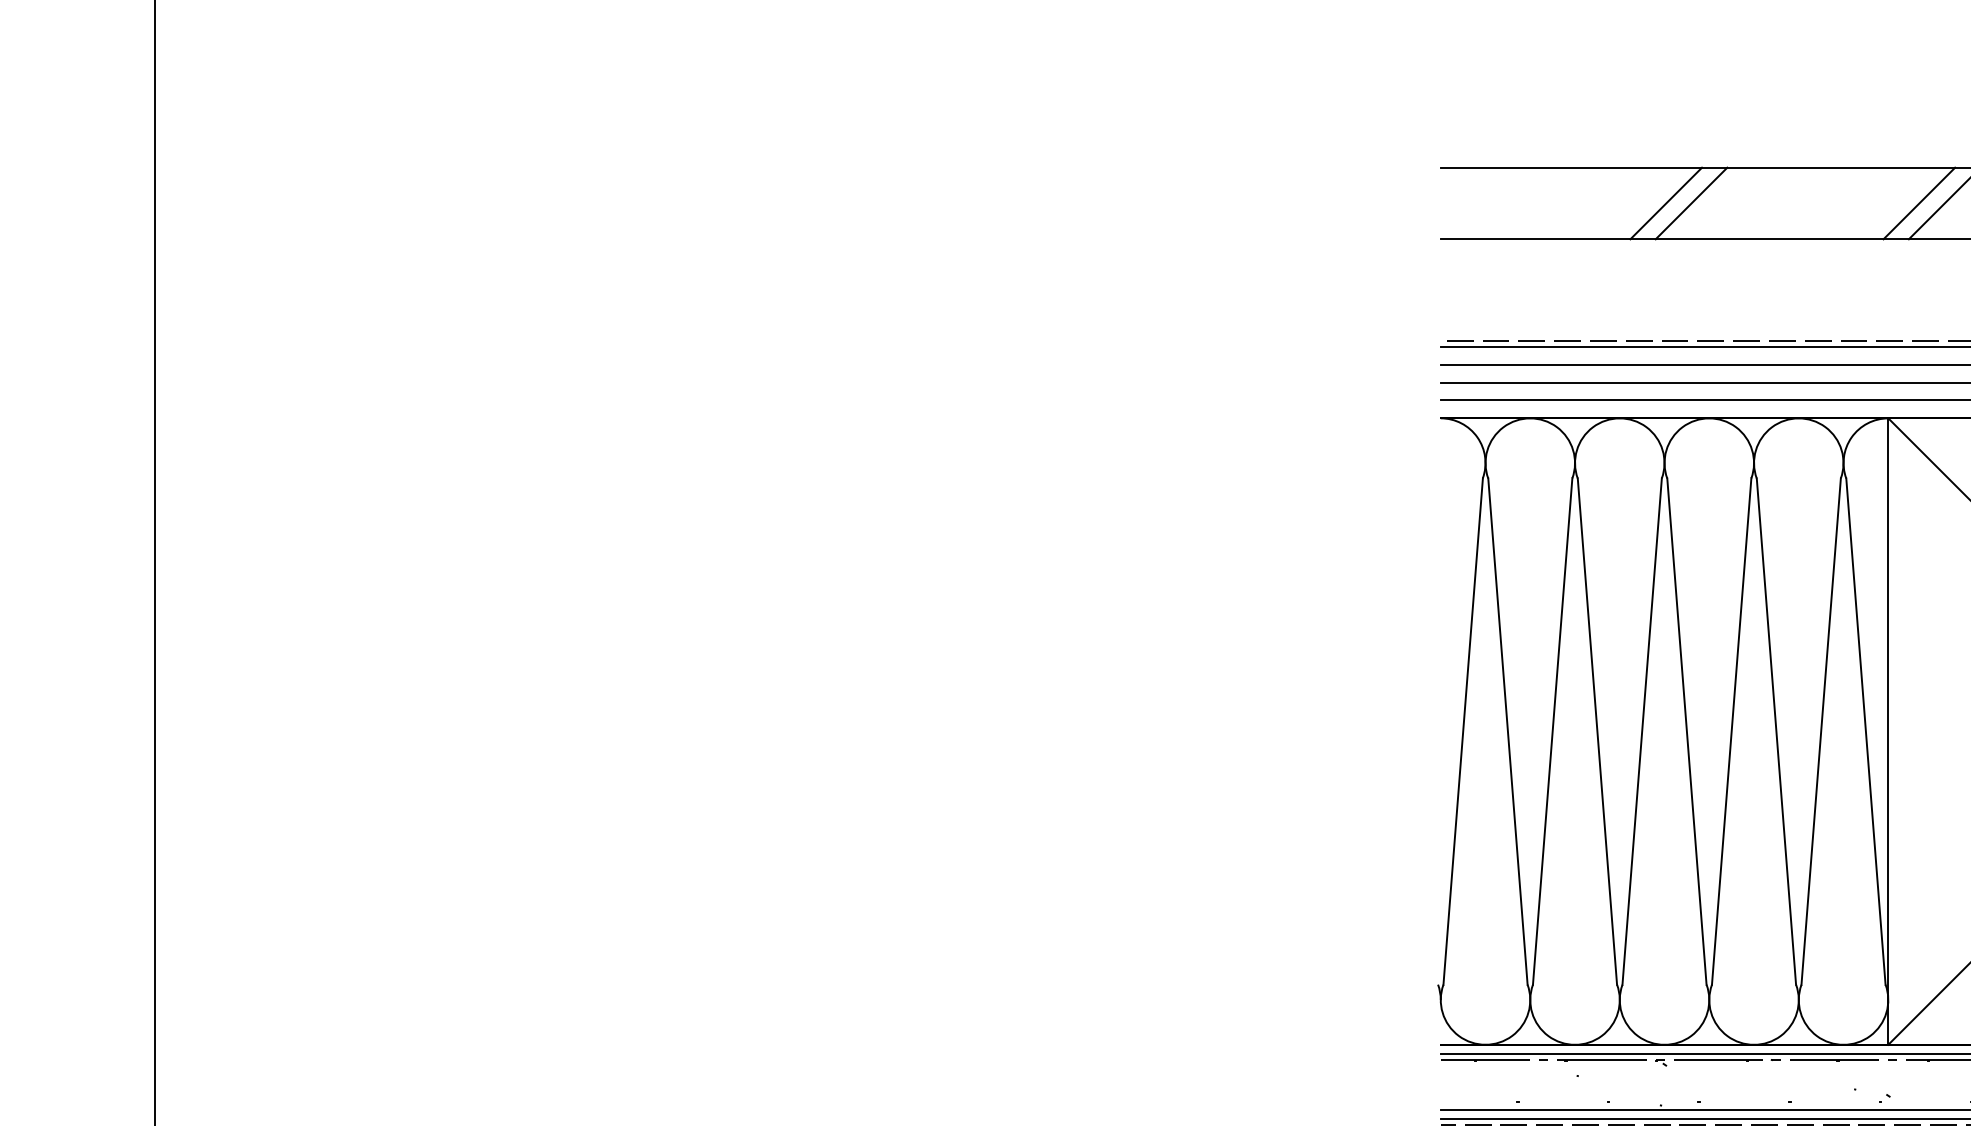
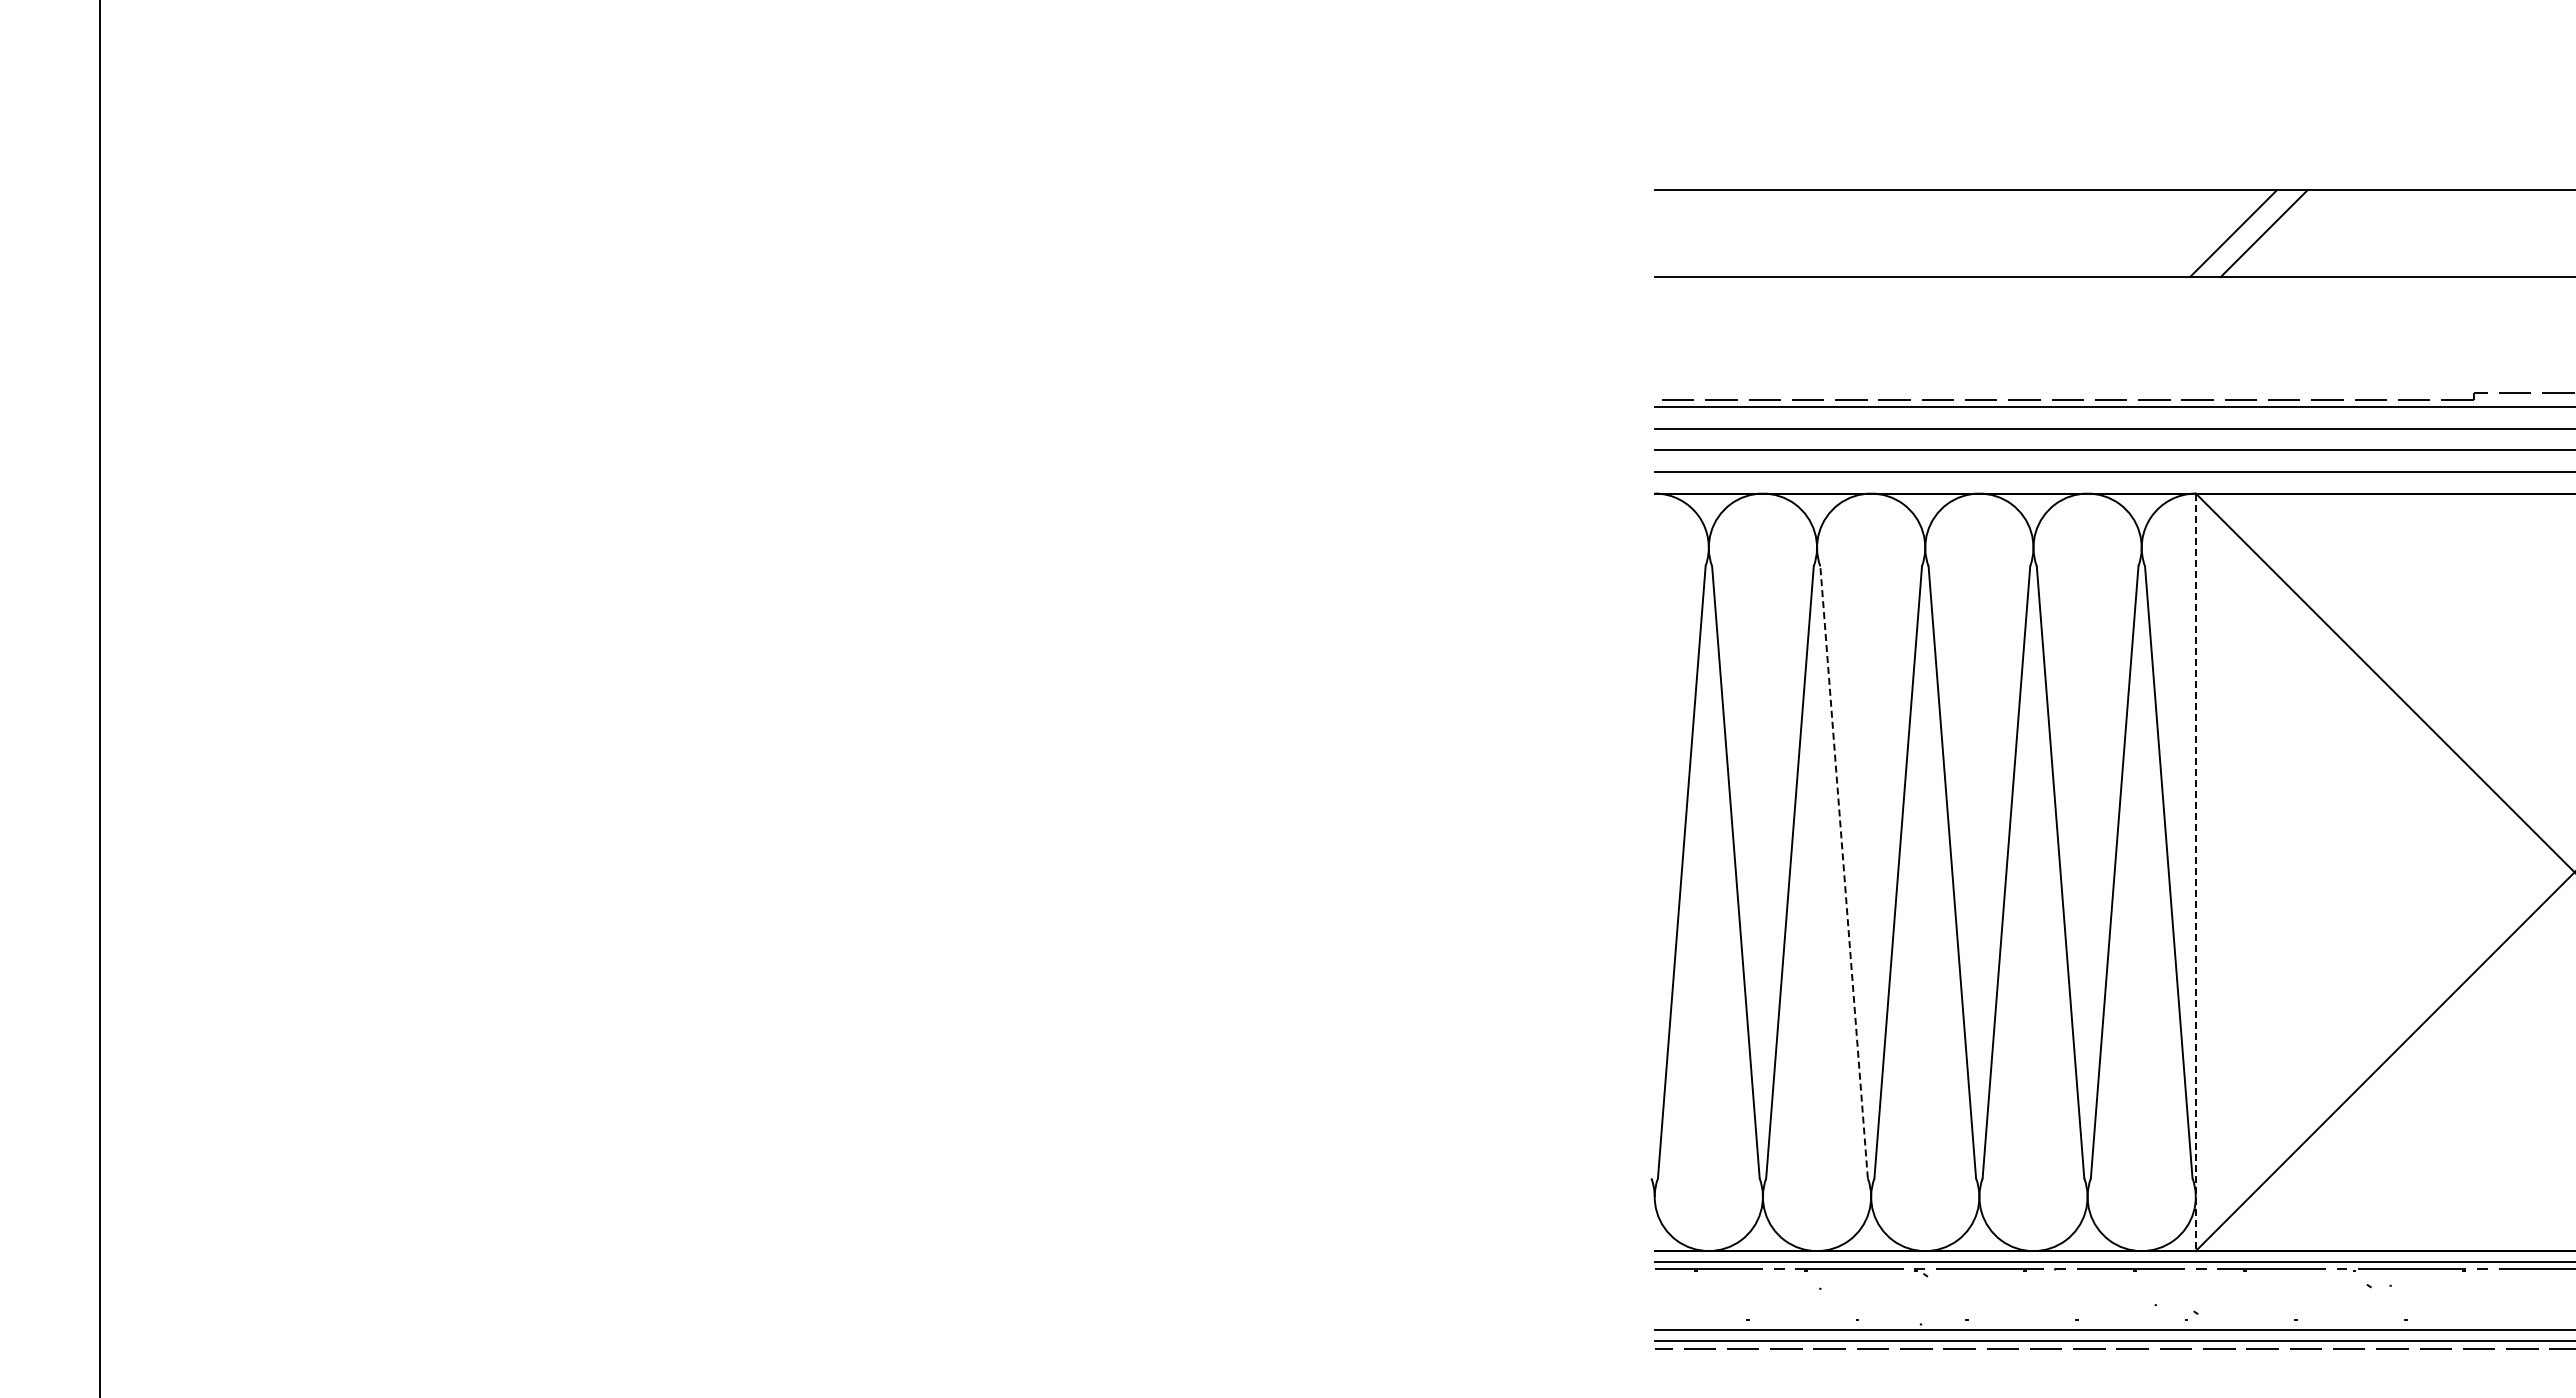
line: (1666, 203) -> (1927, 233), removed
line: (1691, 203) -> (1957, 233), removed
line: (1597, 731) -> (1844, 872), solid -> dashed
line: (1888, 731) -> (2195, 872), solid -> dashed

